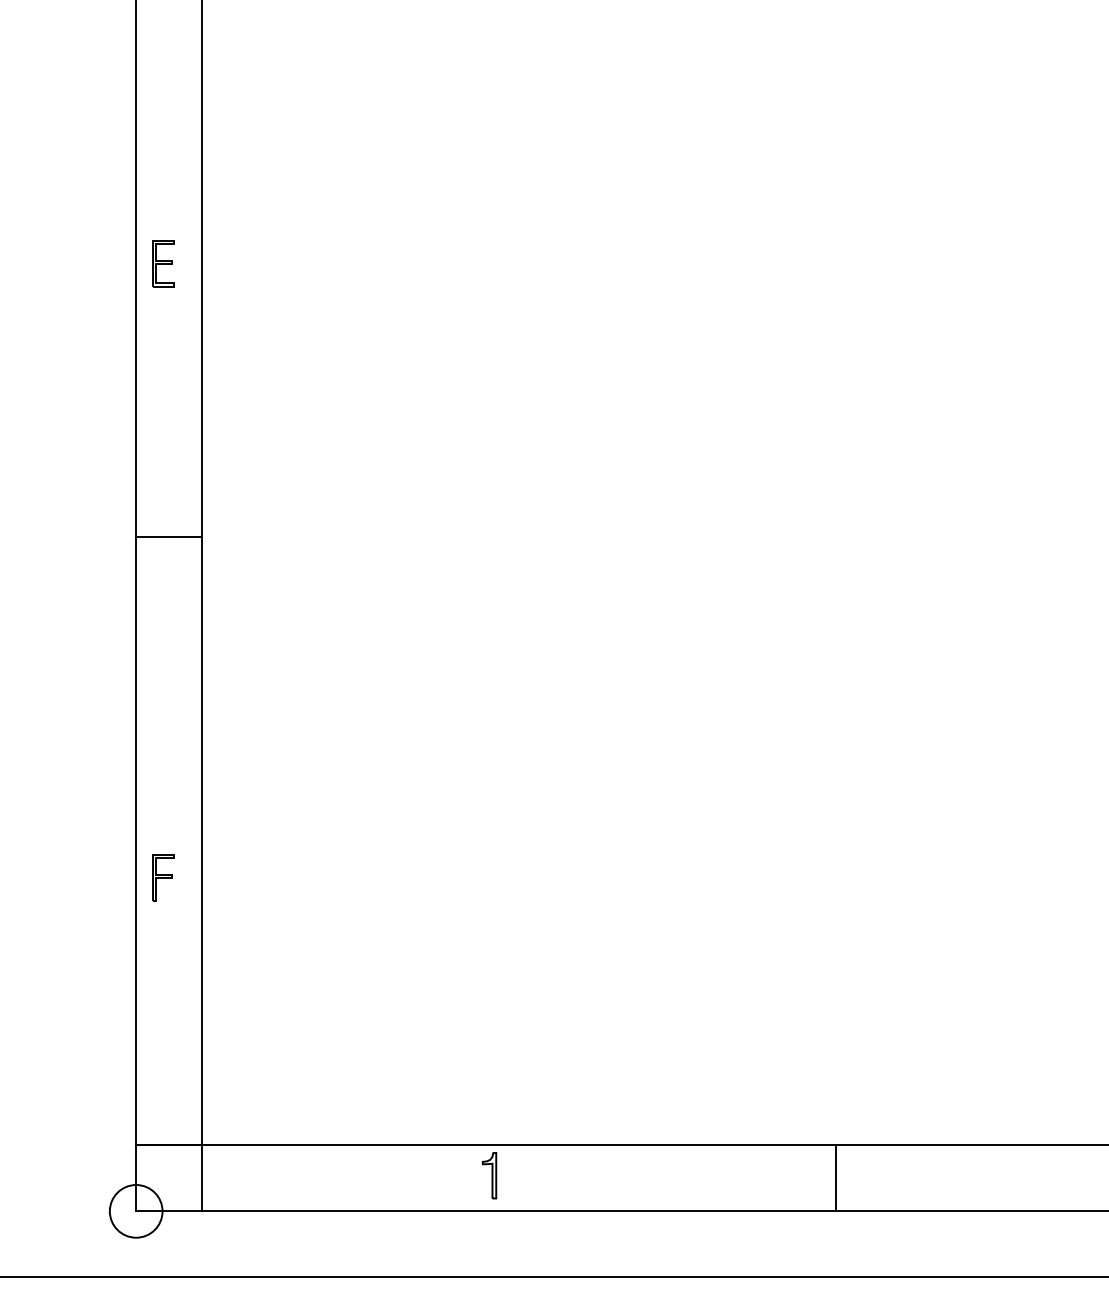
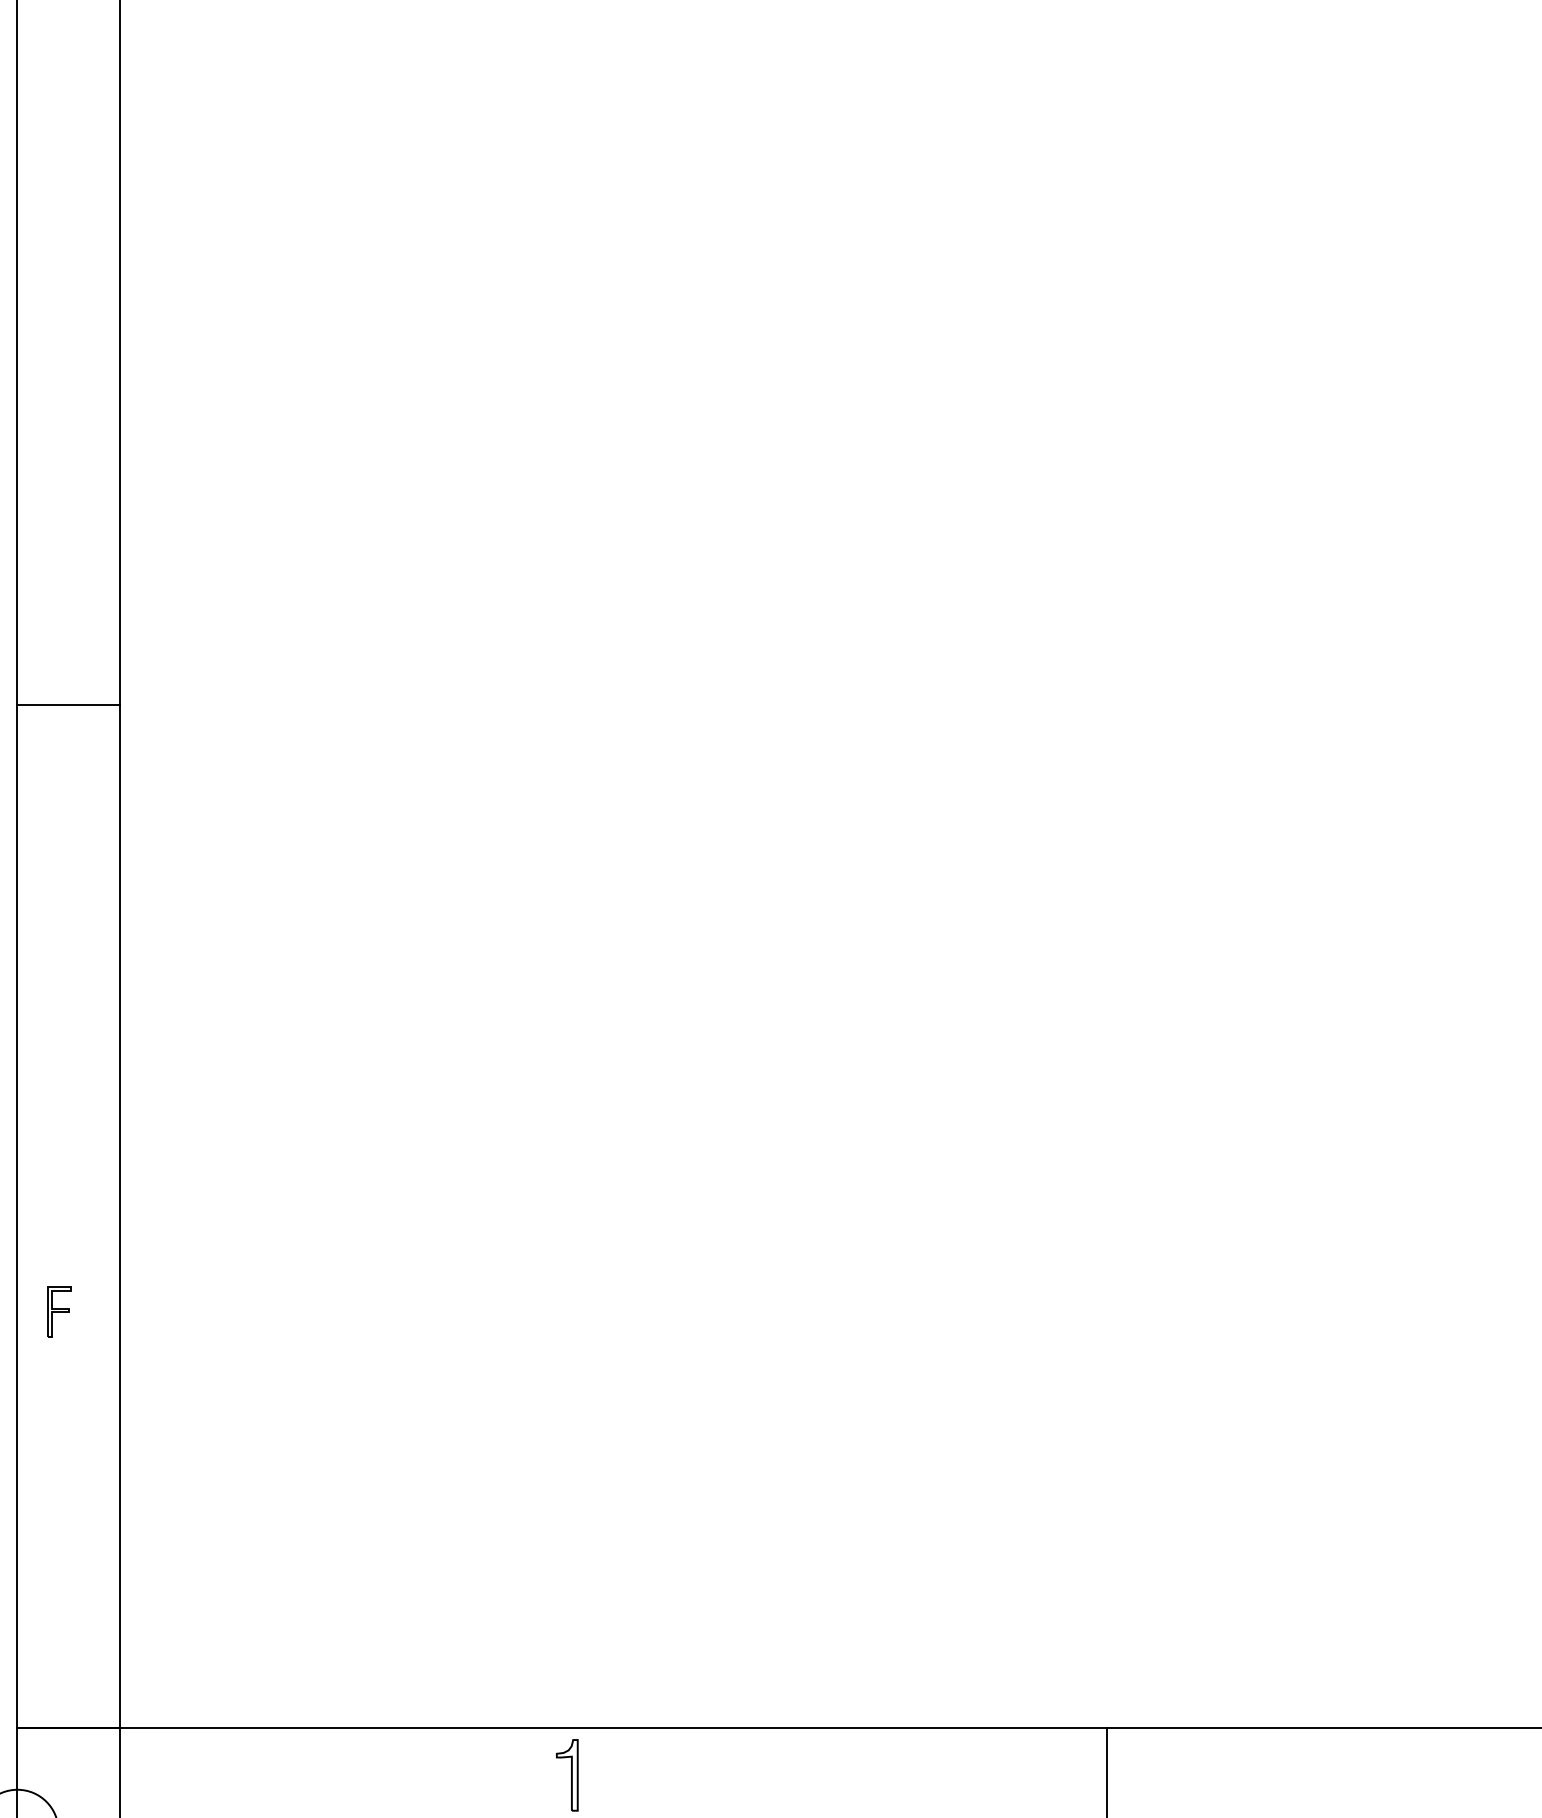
part: (163, 263) -> (59, 355), removed
line: (169, 537) -> (69, 705), moved
part: (163, 877) -> (59, 1311), size x0.7

